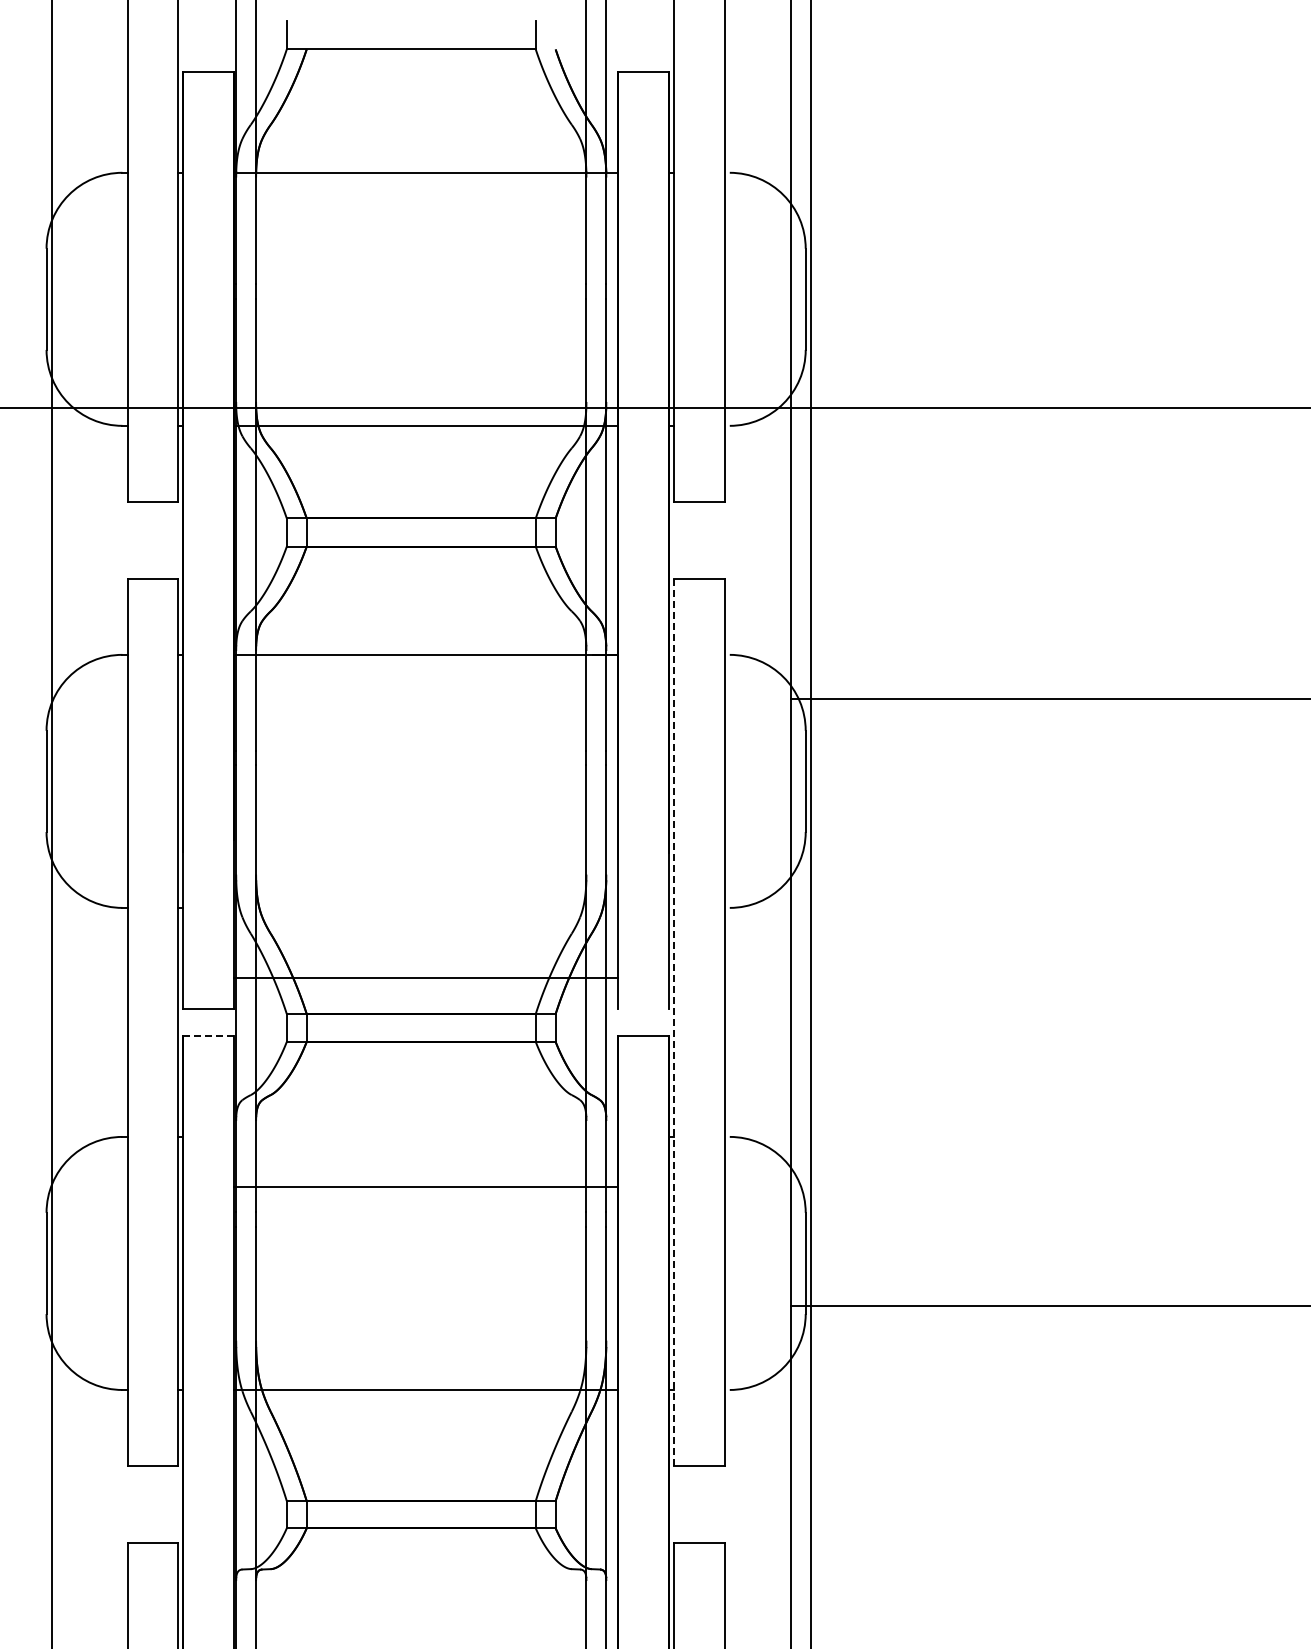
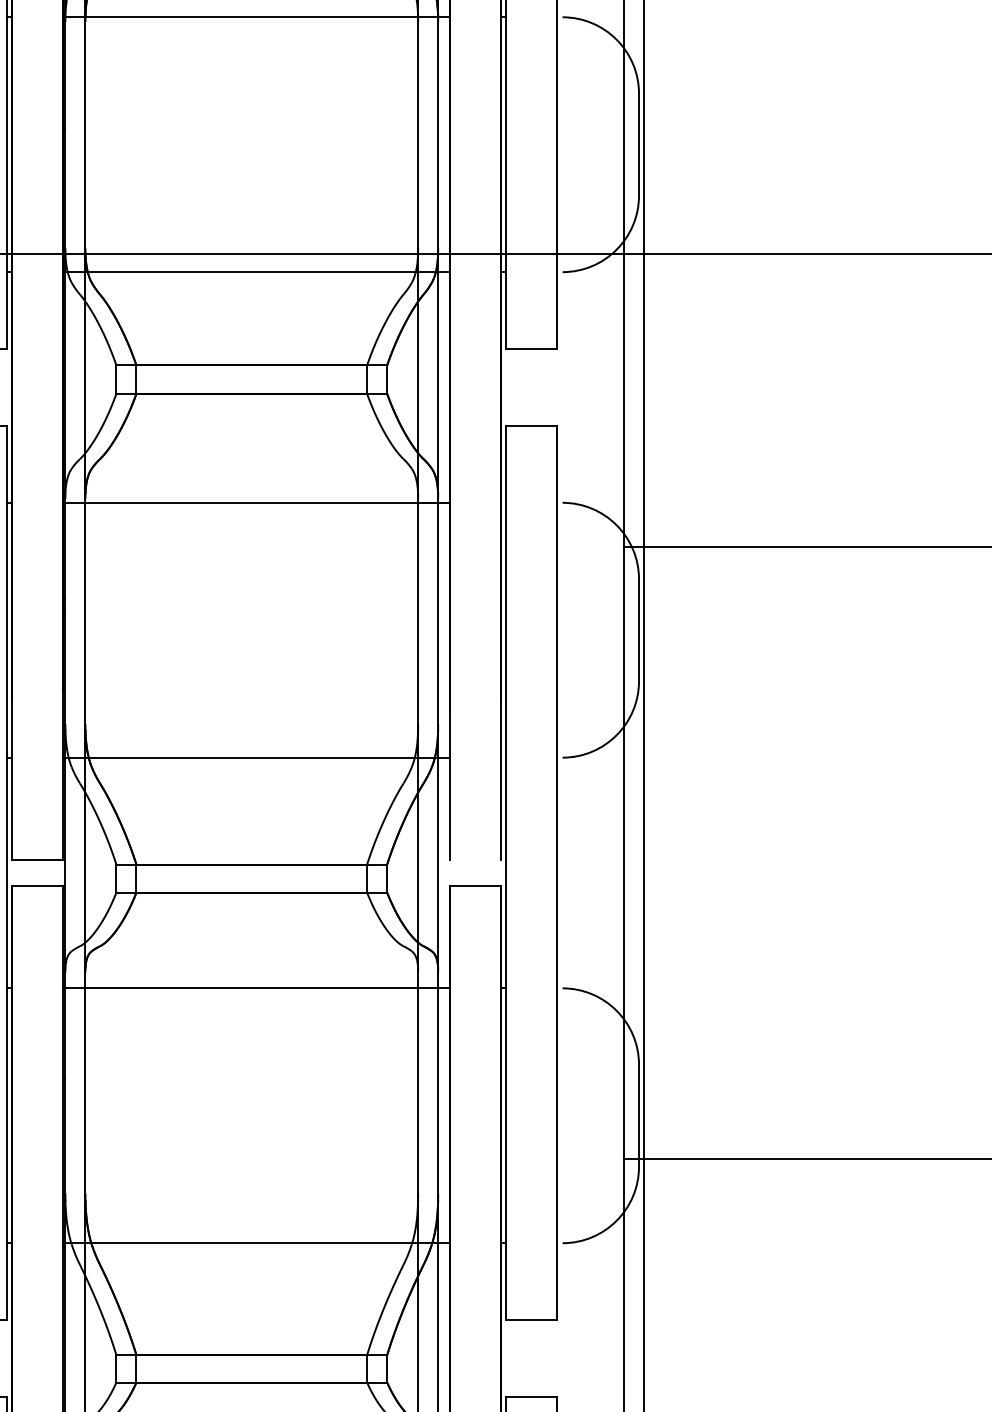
line: (425, 977) -> (256, 757), moved
line: (674, 1022) -> (506, 873), dashed -> solid
line: (208, 1035) -> (37, 886), dashed -> solid
line: (425, 1186) -> (256, 987), moved

